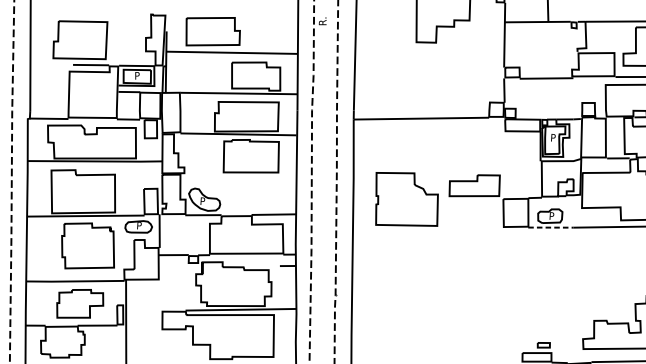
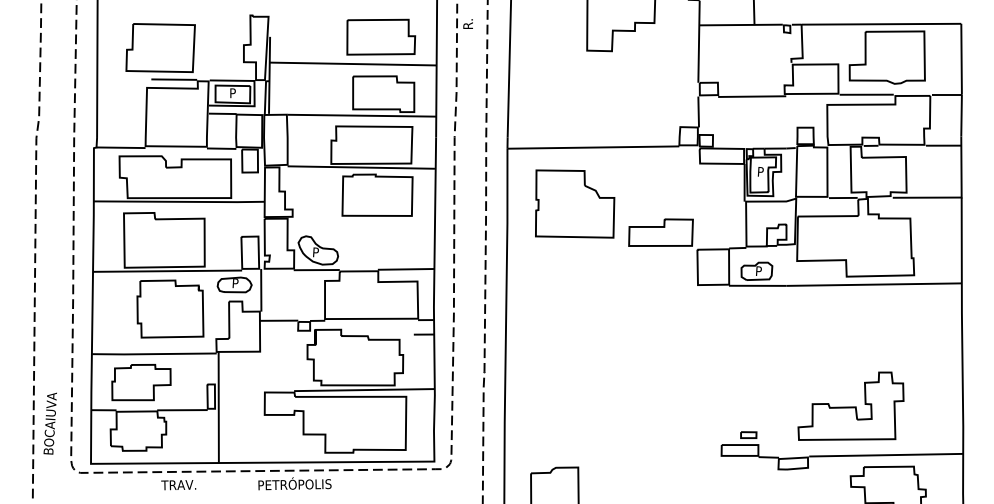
part: (213, 31) -> (381, 36), moved
part: (407, 198) -> (575, 203), moved
line: (550, 227) -> (757, 285), dashed -> solid
part: (80, 303) -> (141, 382), moved

